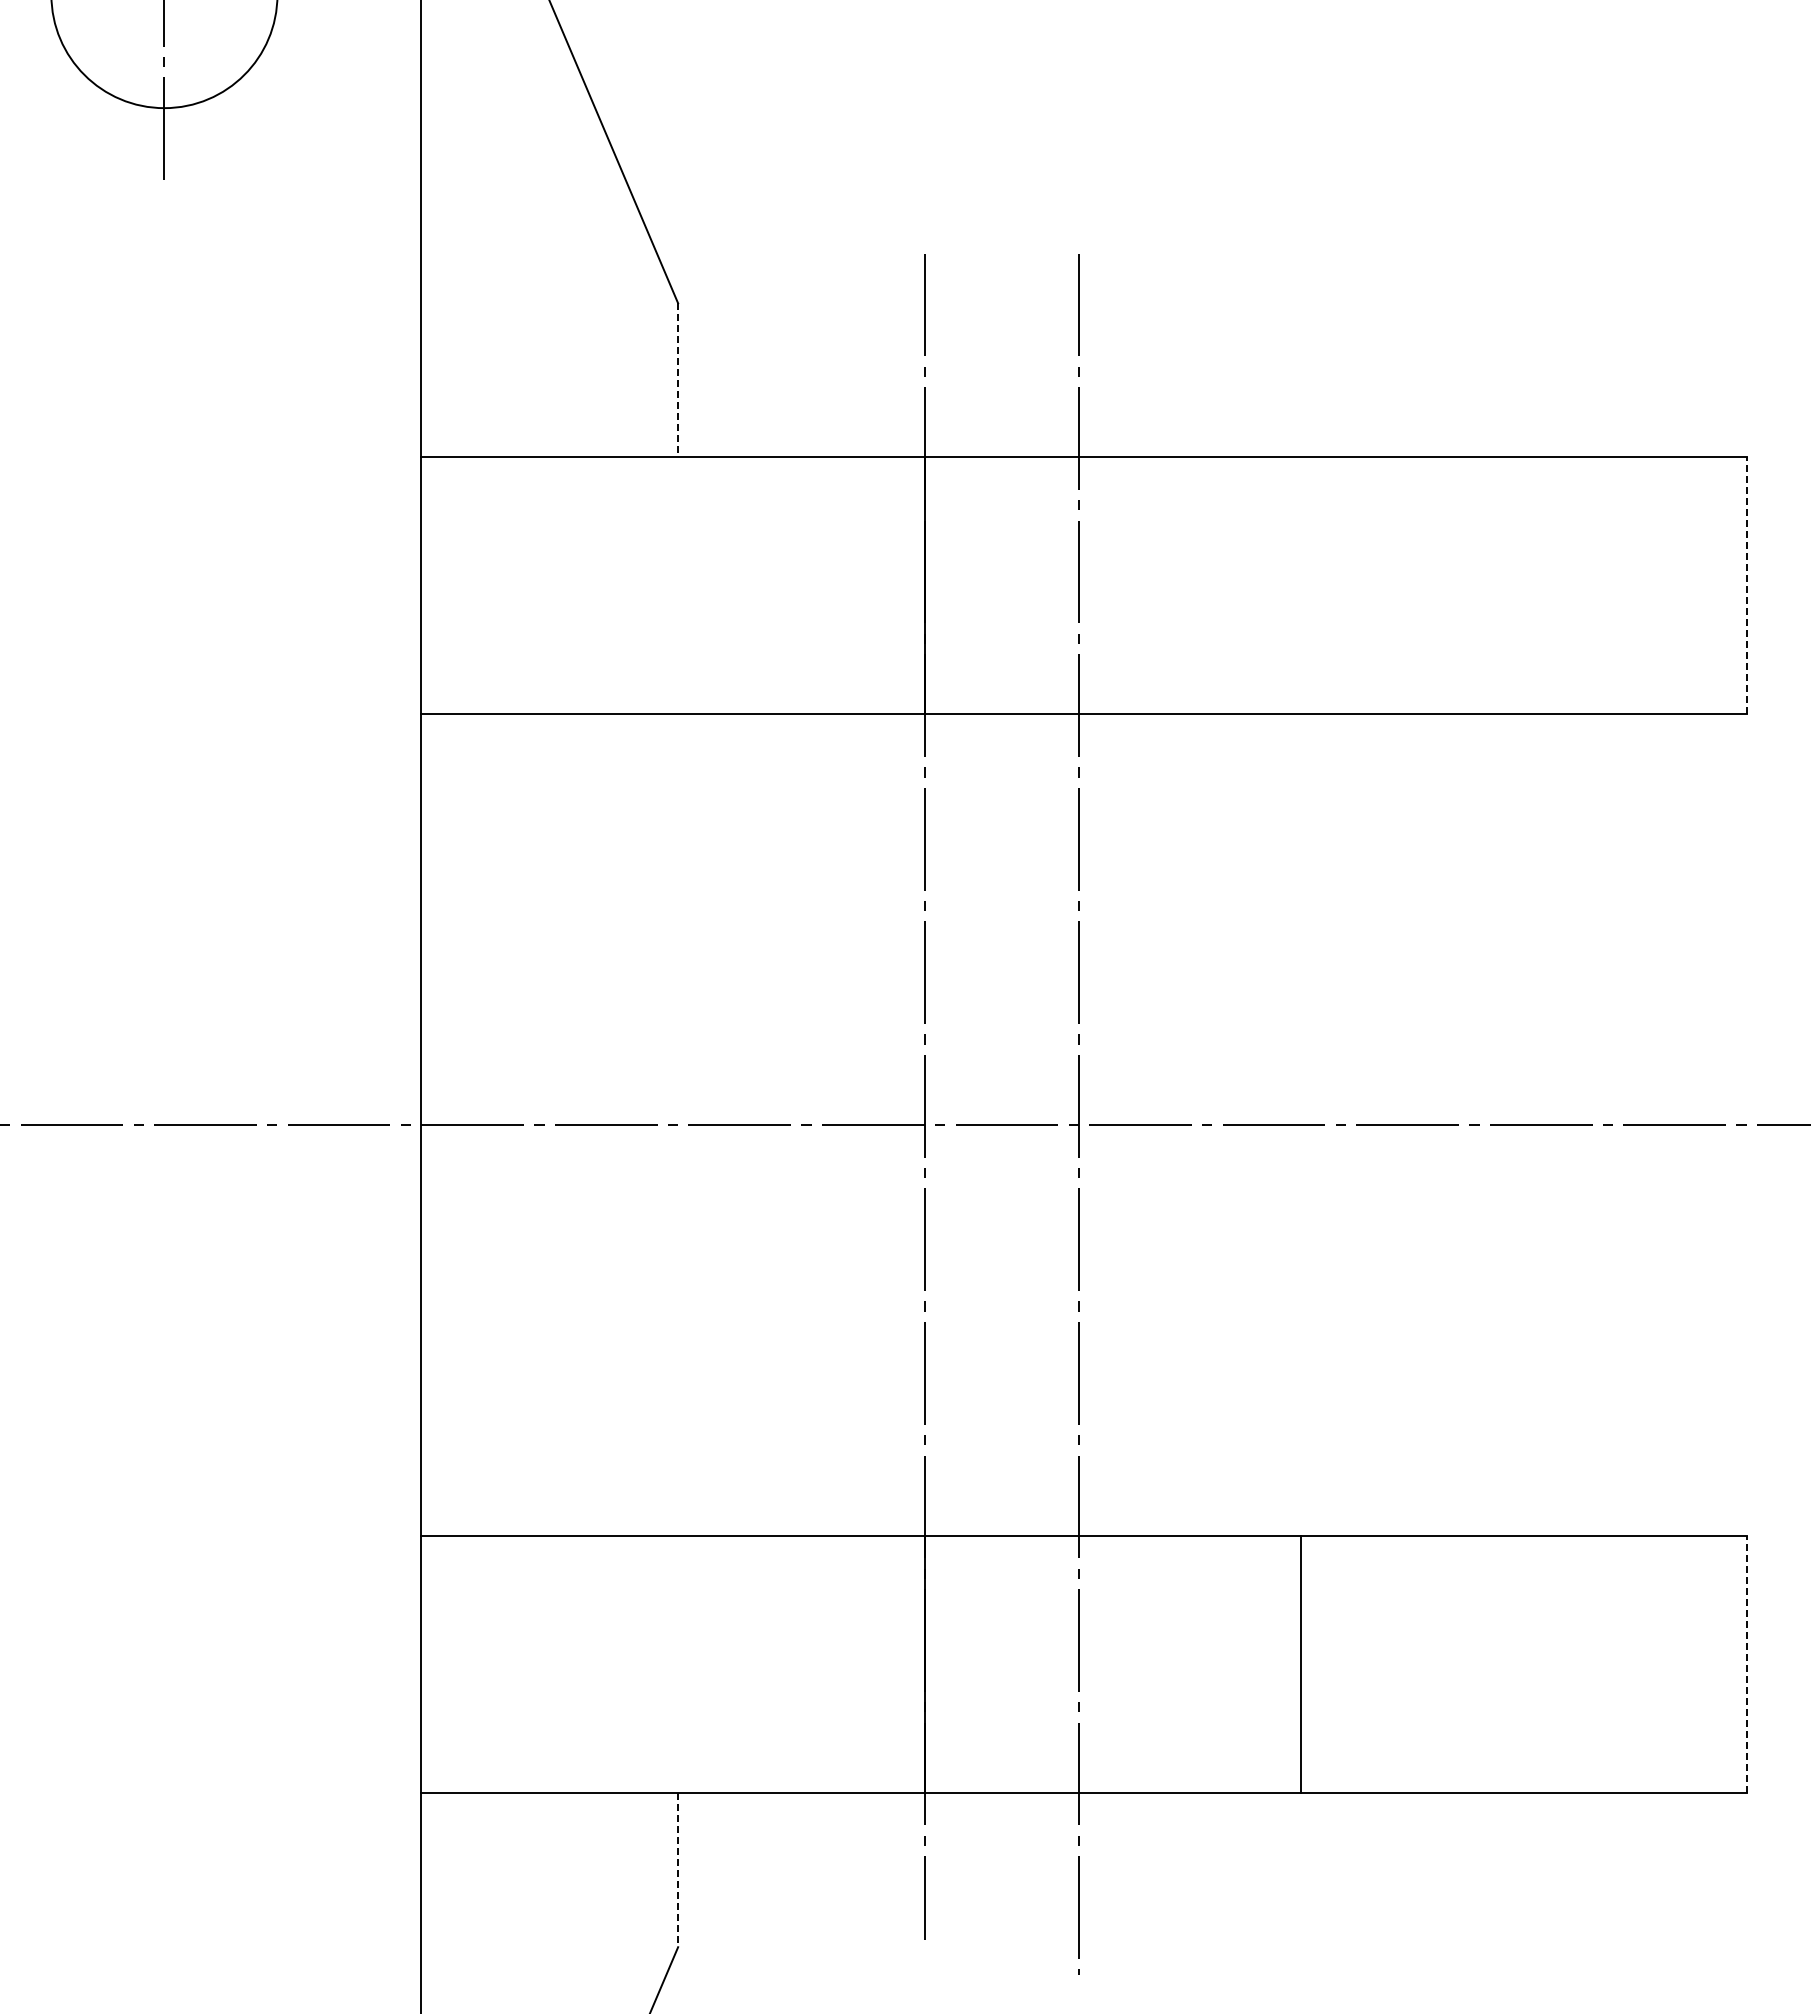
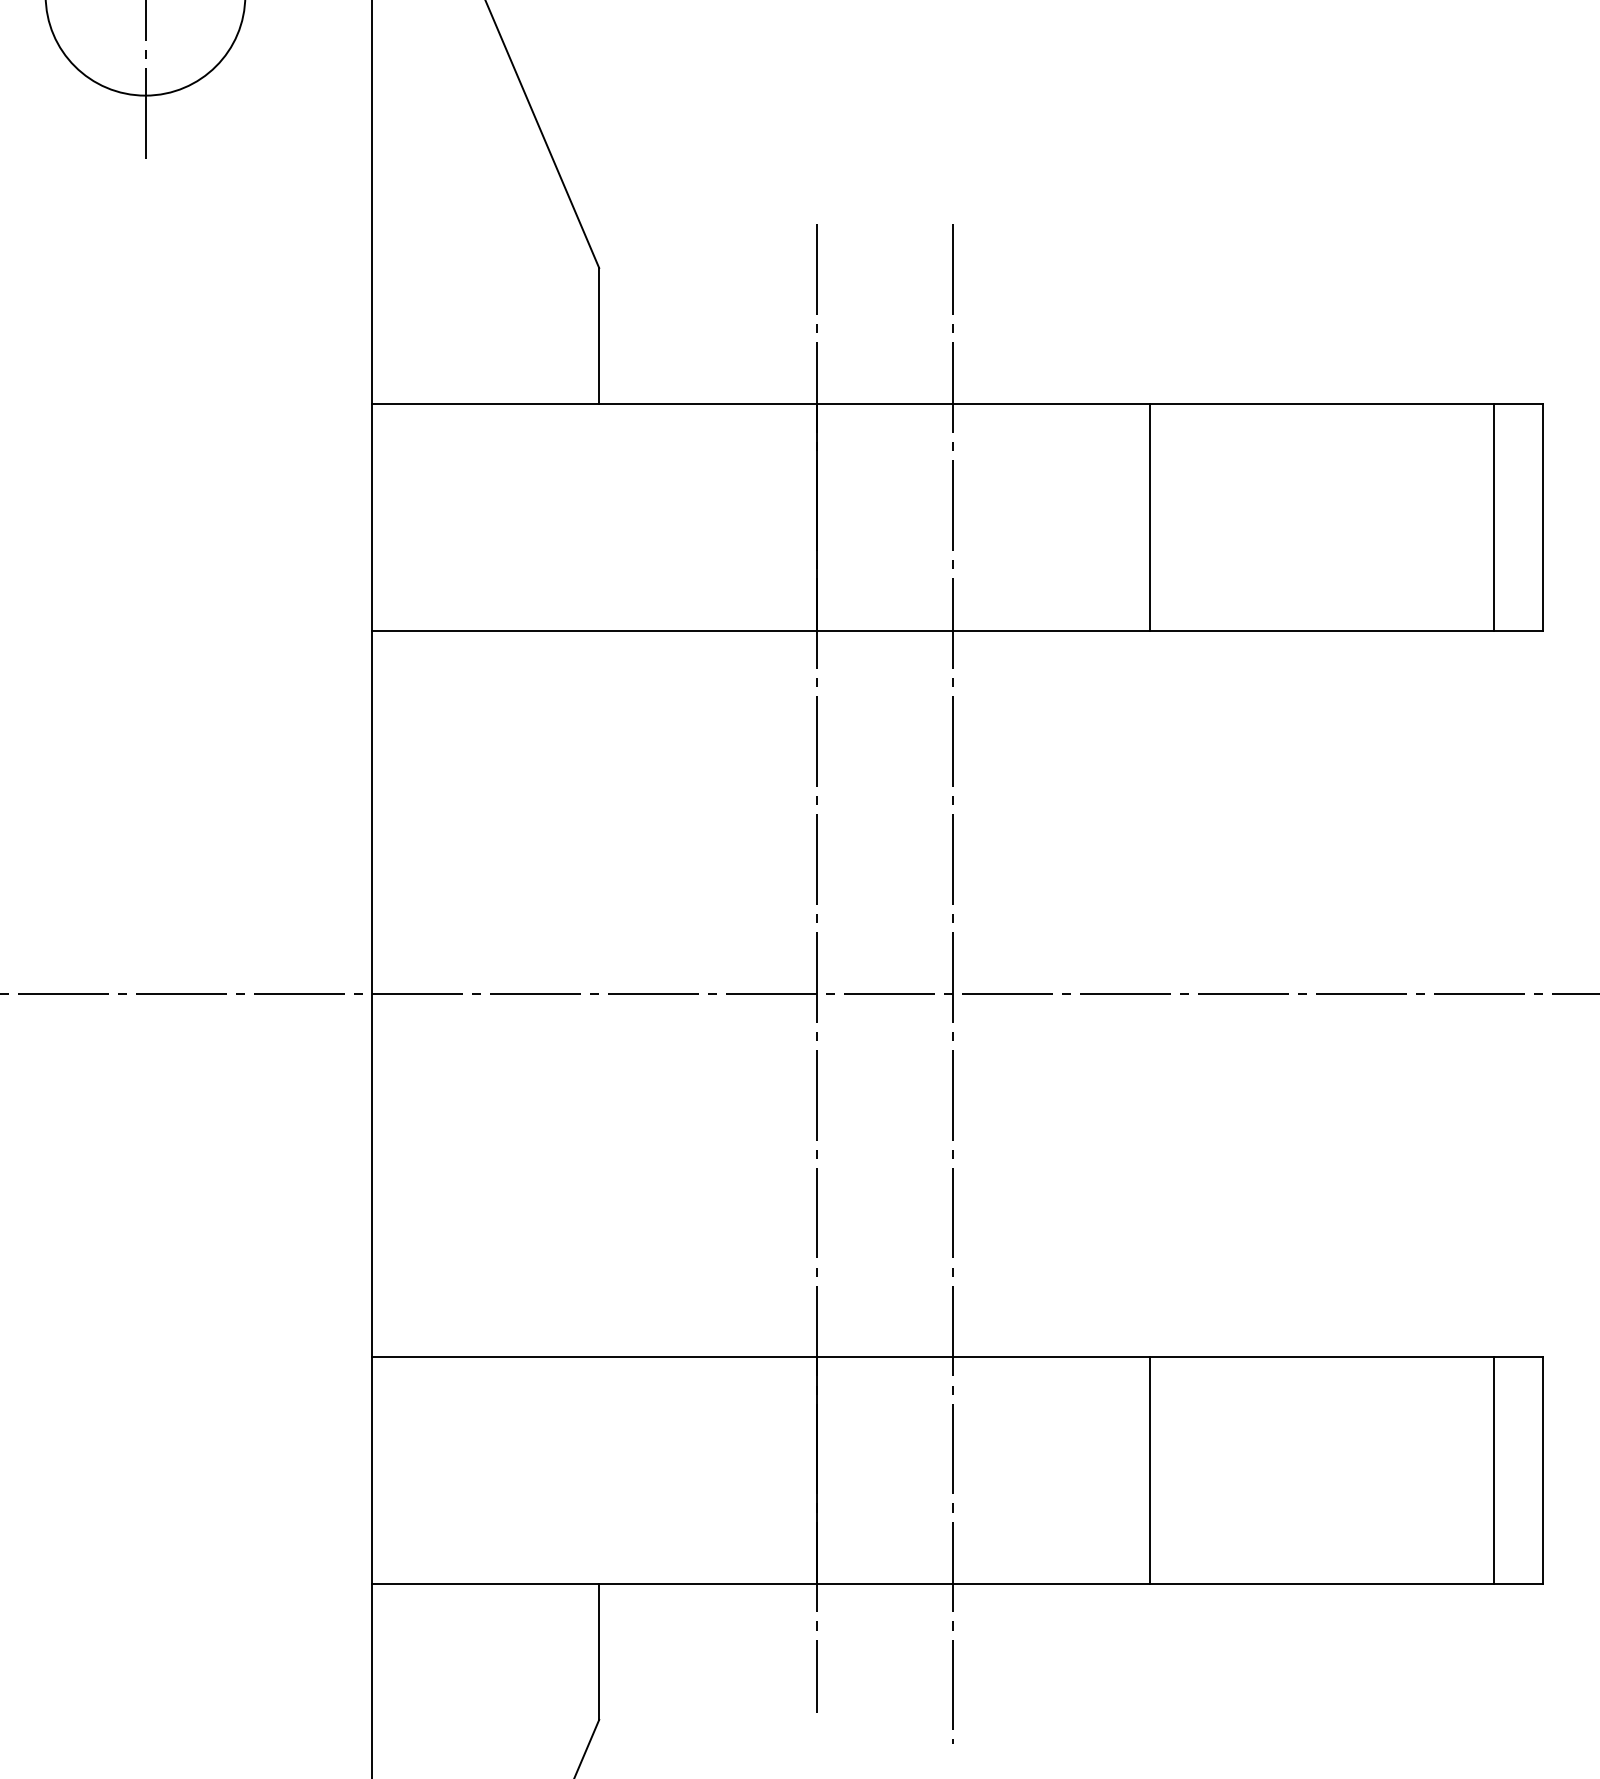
line: (678, 380) -> (599, 336), dashed -> solid
line: (1301, 585) -> (1149, 517), added
line: (1691, 585) -> (1494, 517), added
line: (1746, 585) -> (1542, 517), dashed -> solid
line: (1691, 1664) -> (1494, 1470), added
line: (1746, 1664) -> (1542, 1470), dashed -> solid
line: (678, 1870) -> (599, 1652), dashed -> solid

